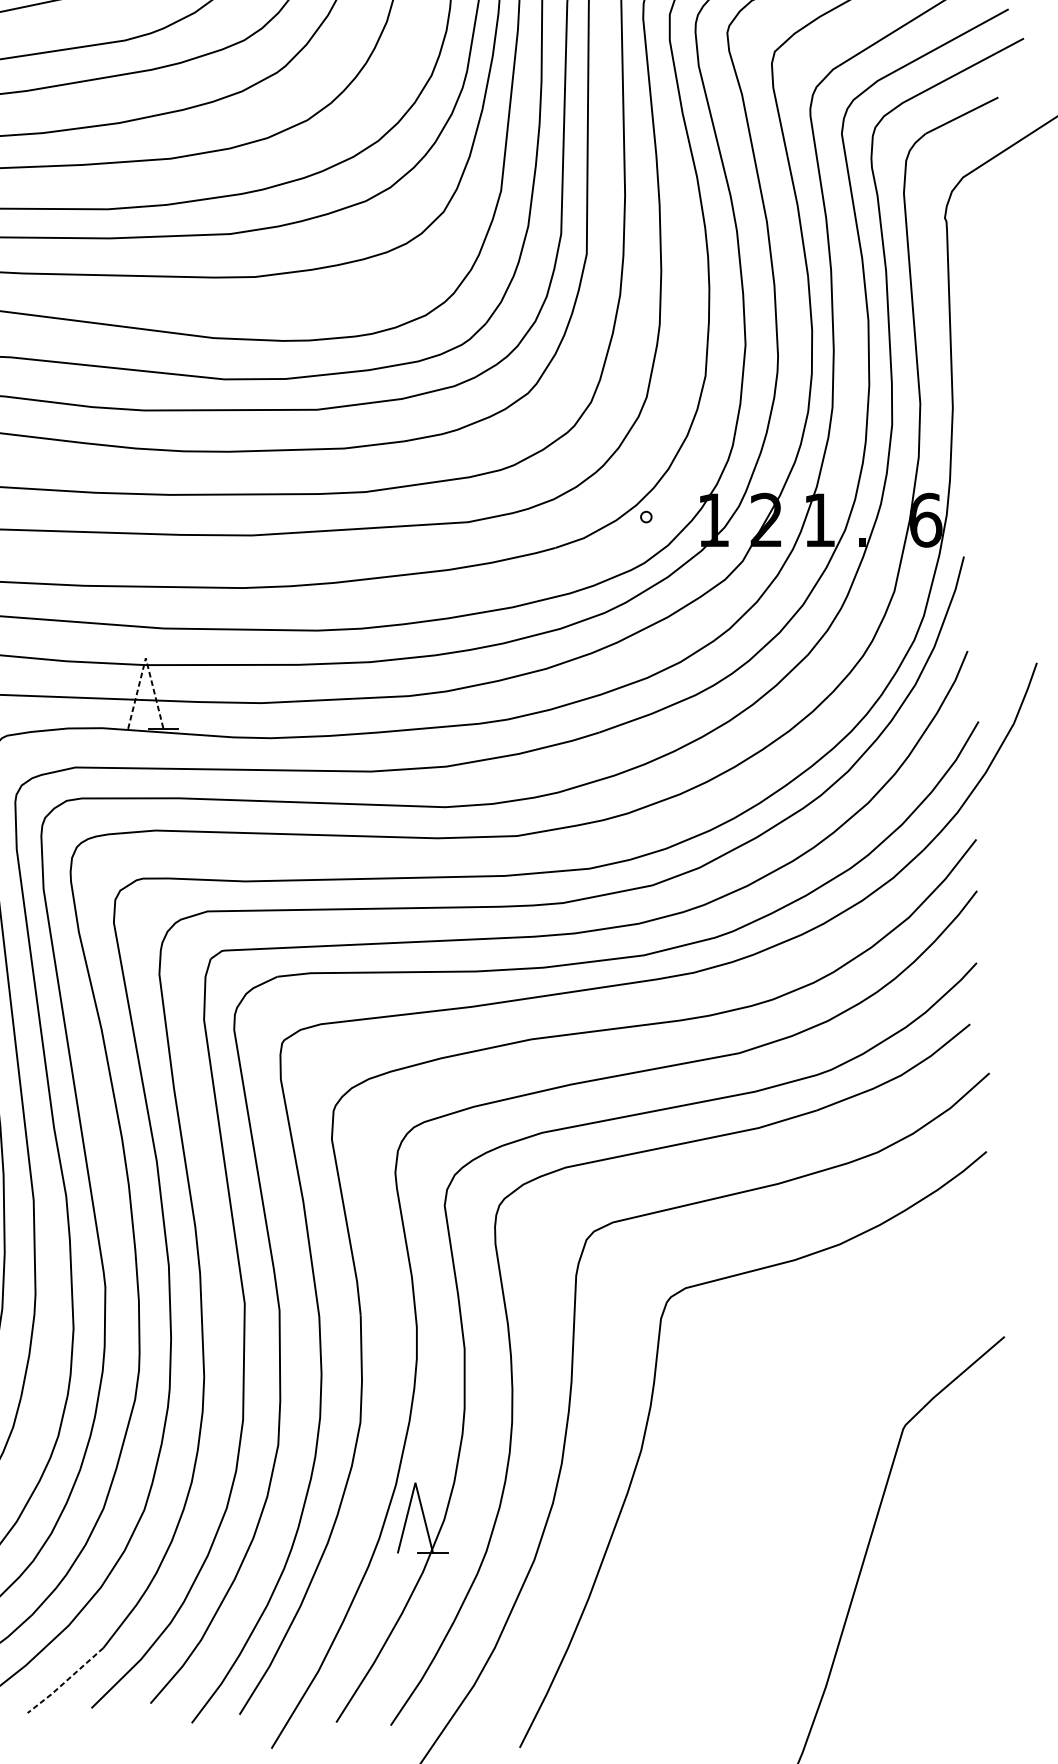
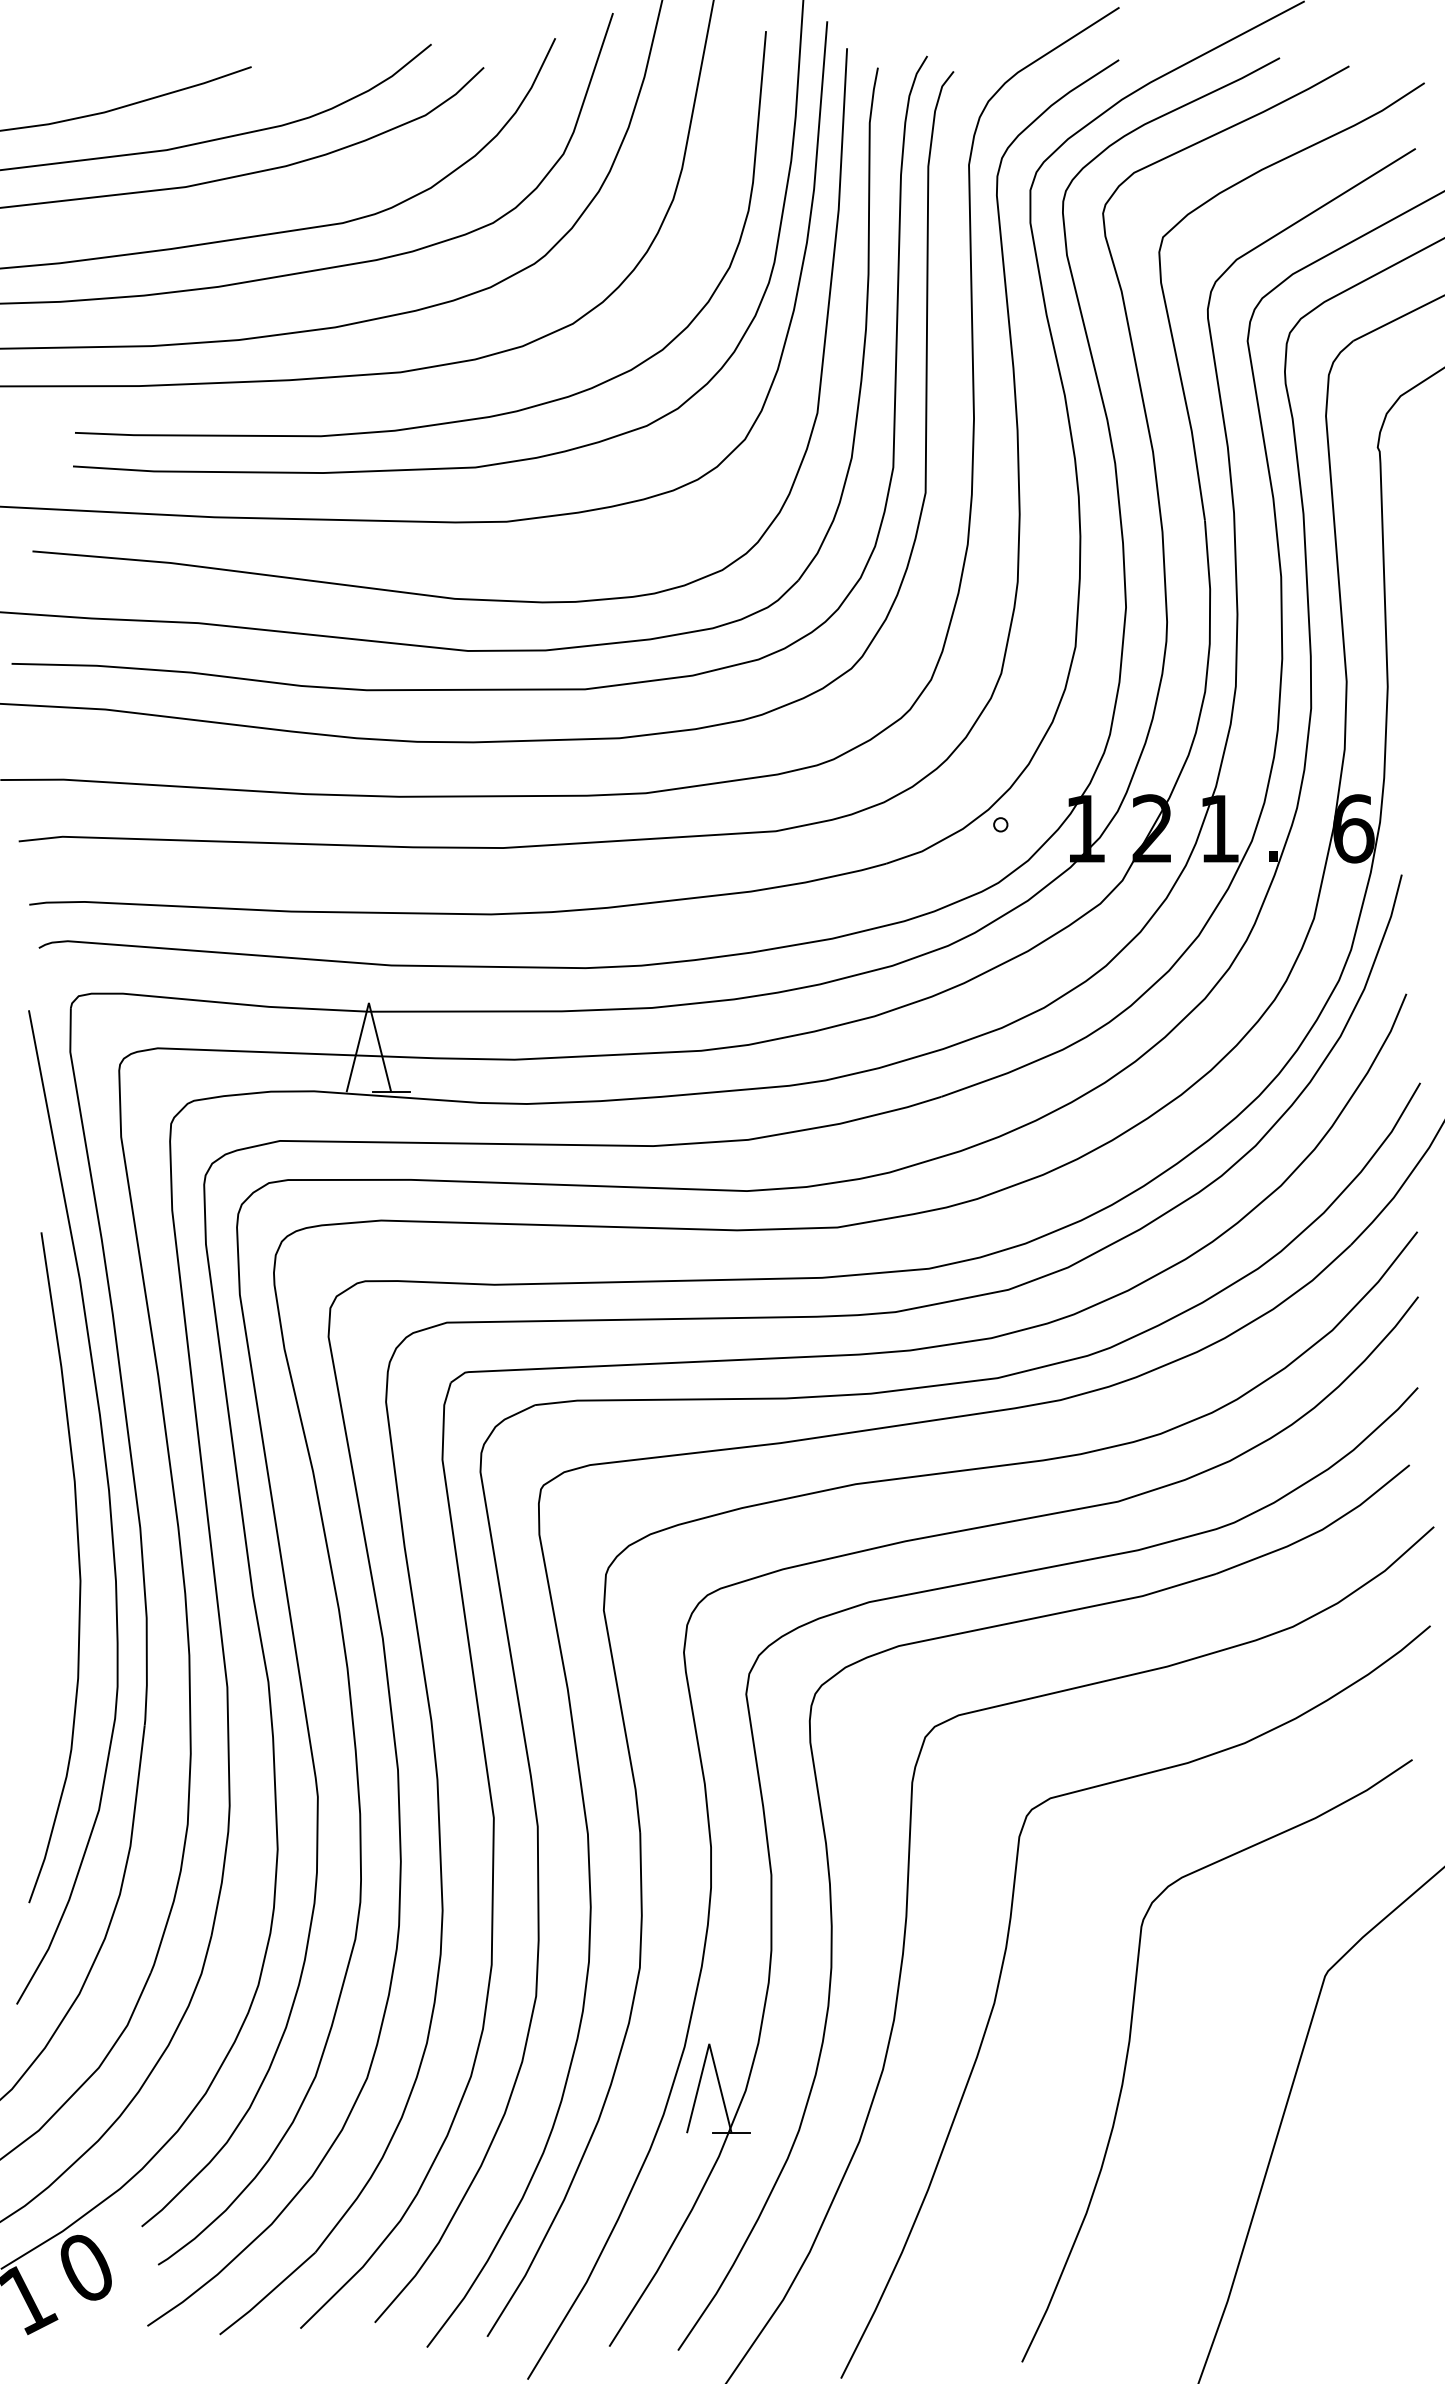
line: (145, 657) -> (368, 1002), dashed -> solid
curve: (748, 1486) -> (1129, 2048), added
line: (65, 1682) -> (267, 2295), dashed -> solid

